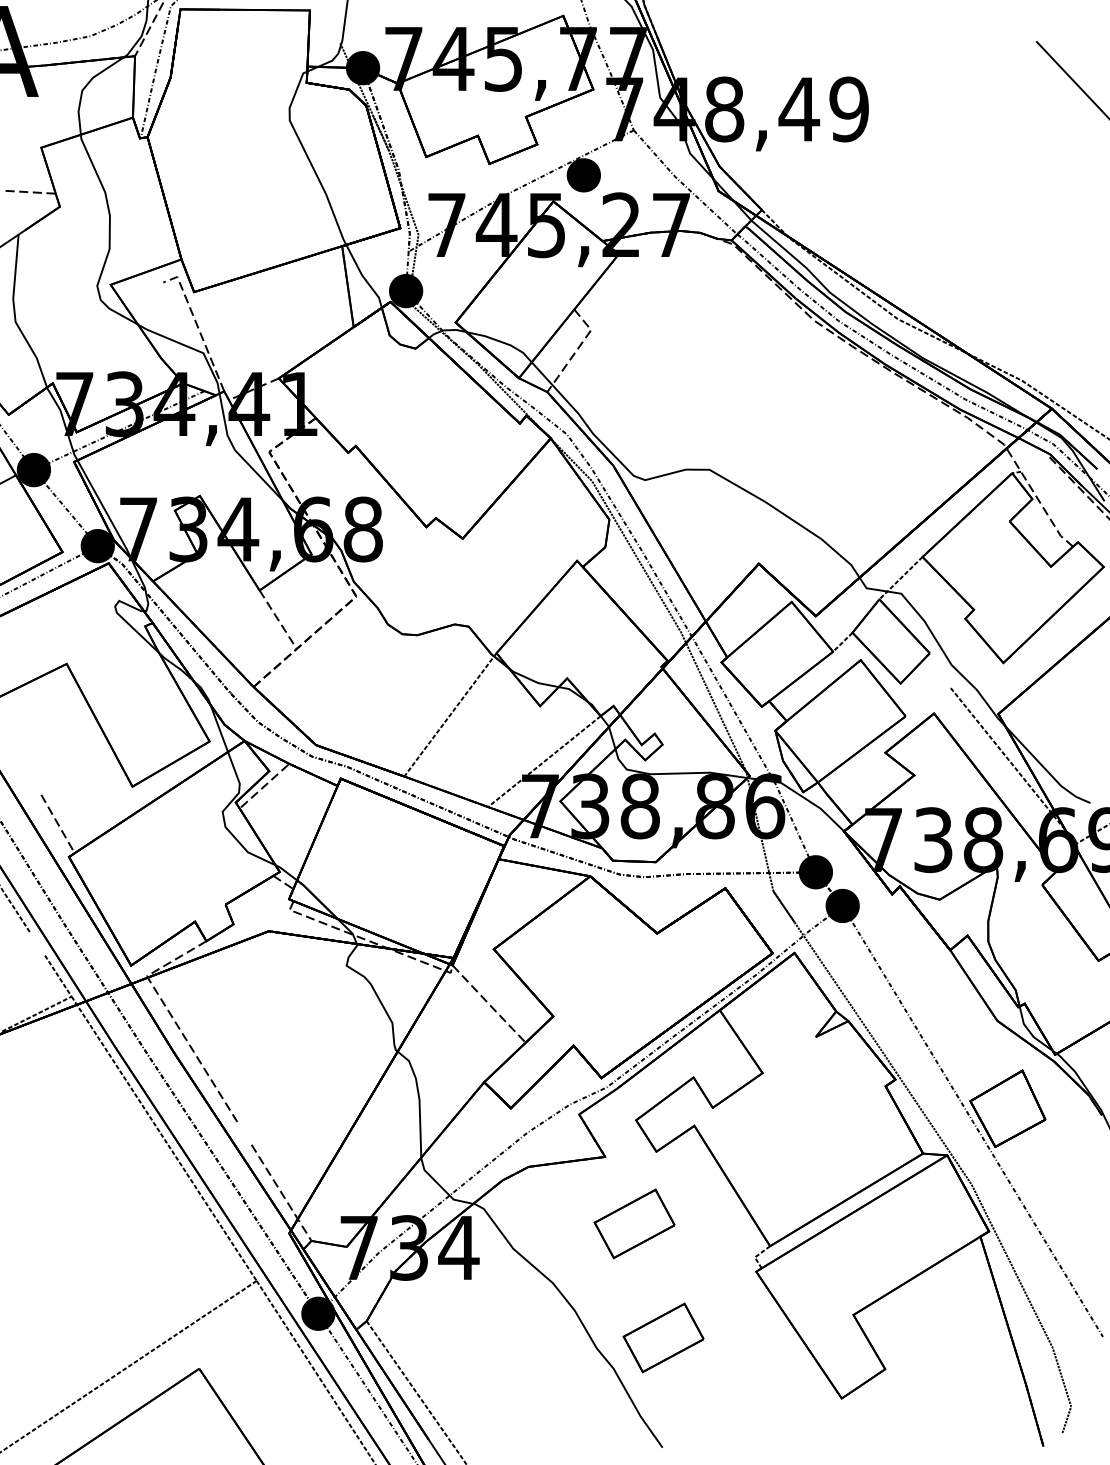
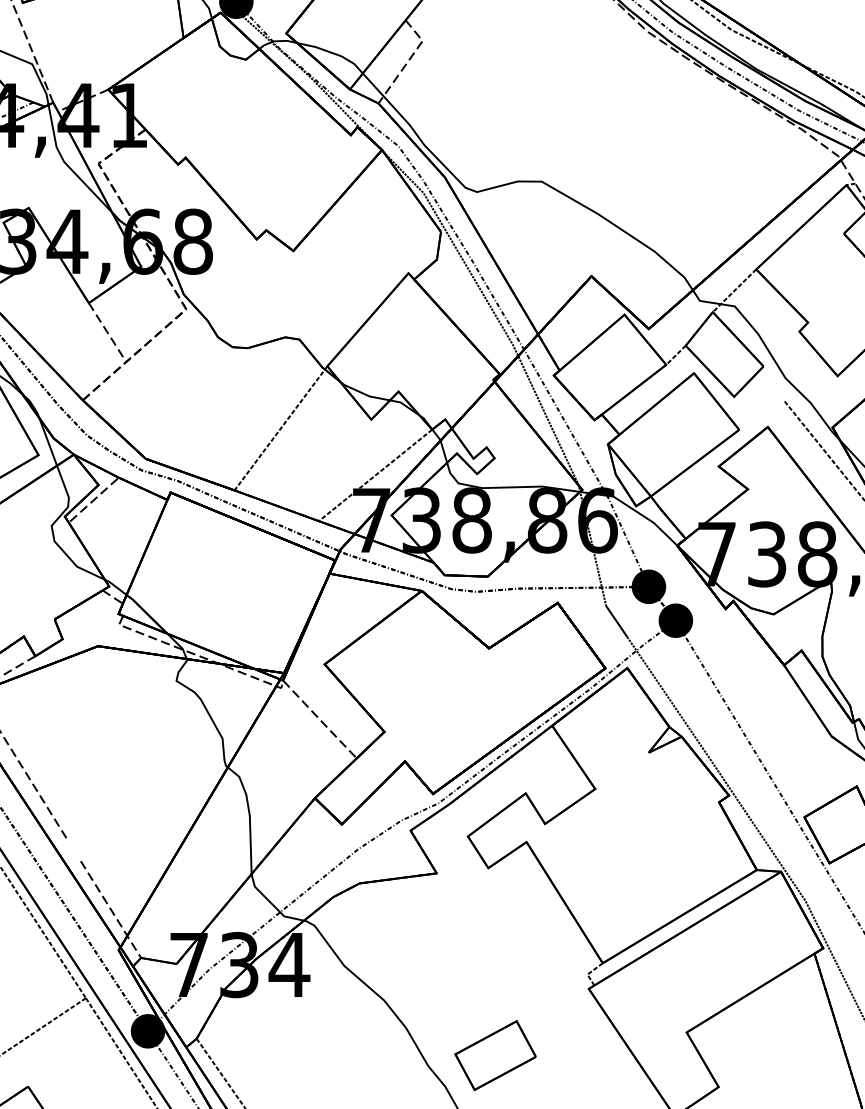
part: (634, 1223) -> (466, 940), removed

